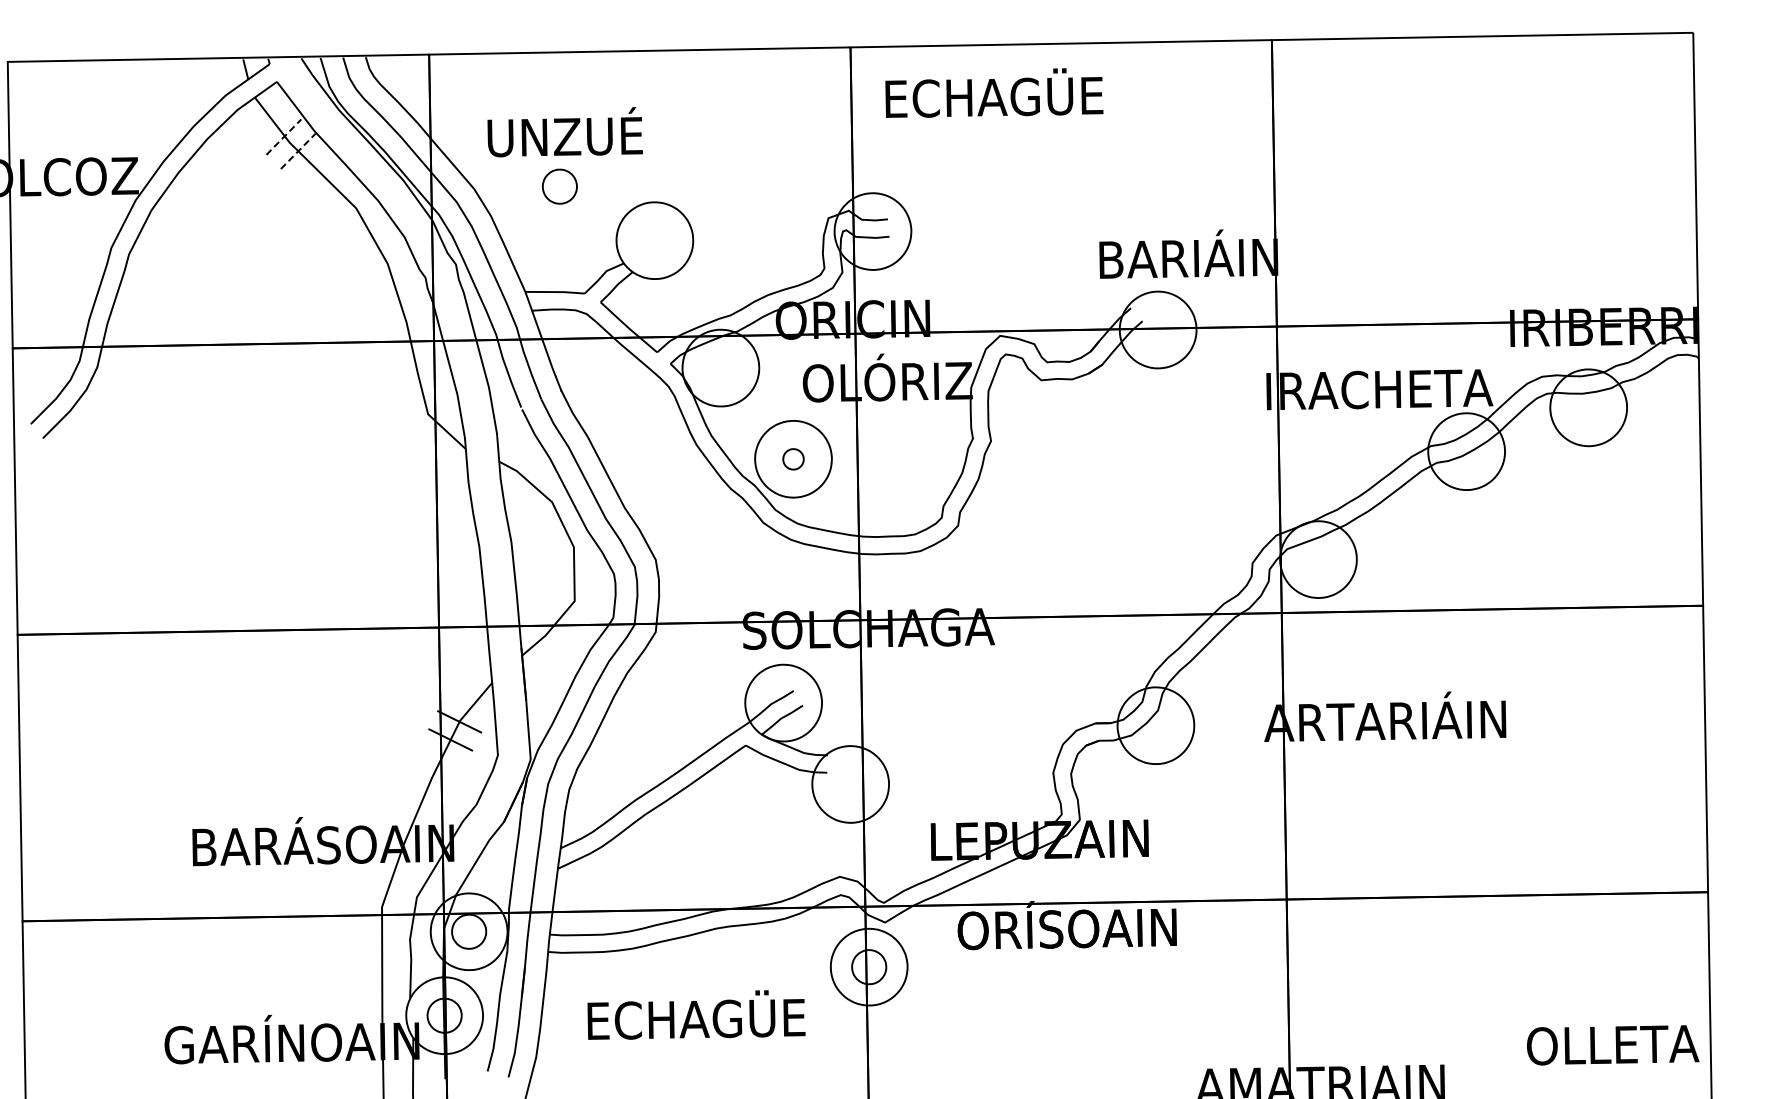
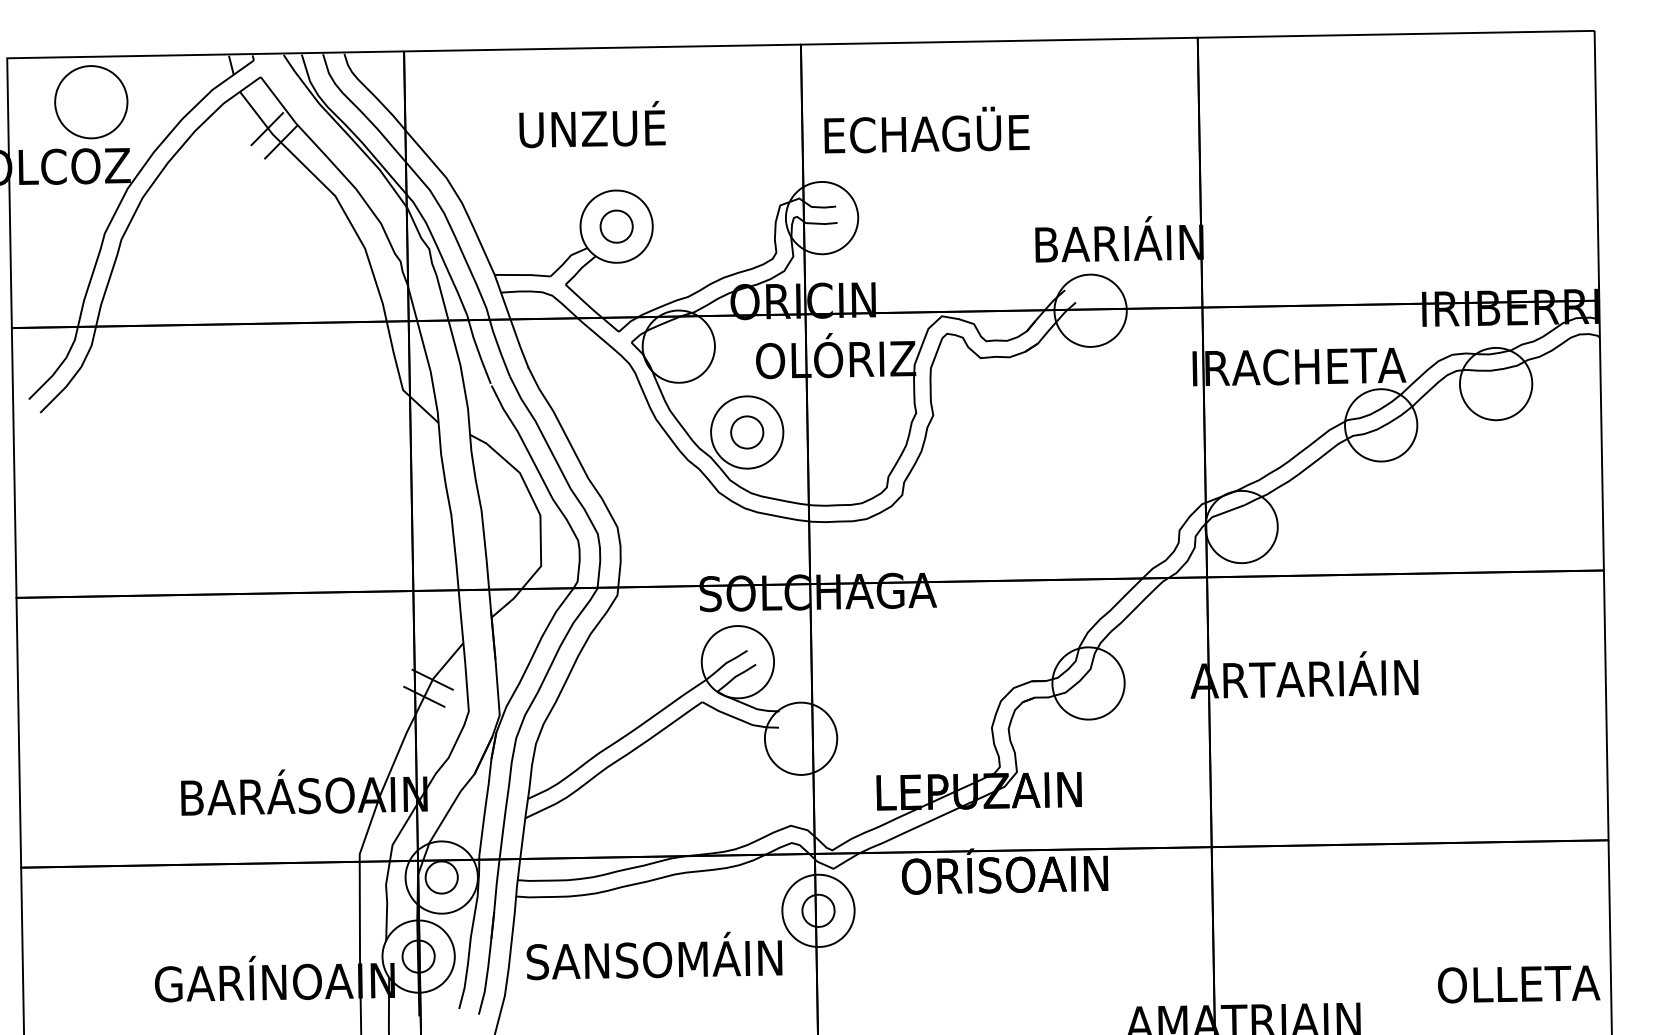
text: (994, 92) -> (927, 129), moved
part: (96, 108) -> (90, 102), added
text: (564, 132) -> (591, 124), moved
line: (283, 137) -> (266, 129), dashed -> solid
line: (298, 151) -> (281, 142), dashed -> solid
part: (559, 186) -> (616, 226), moved
part: (793, 459) -> (747, 432), size x1.67
text: (694, 1014) -> (653, 955), ECHAGÜE -> SANSOMÁIN

